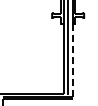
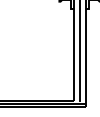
line: (72, 61) -> (85, 57), dashed -> solid

